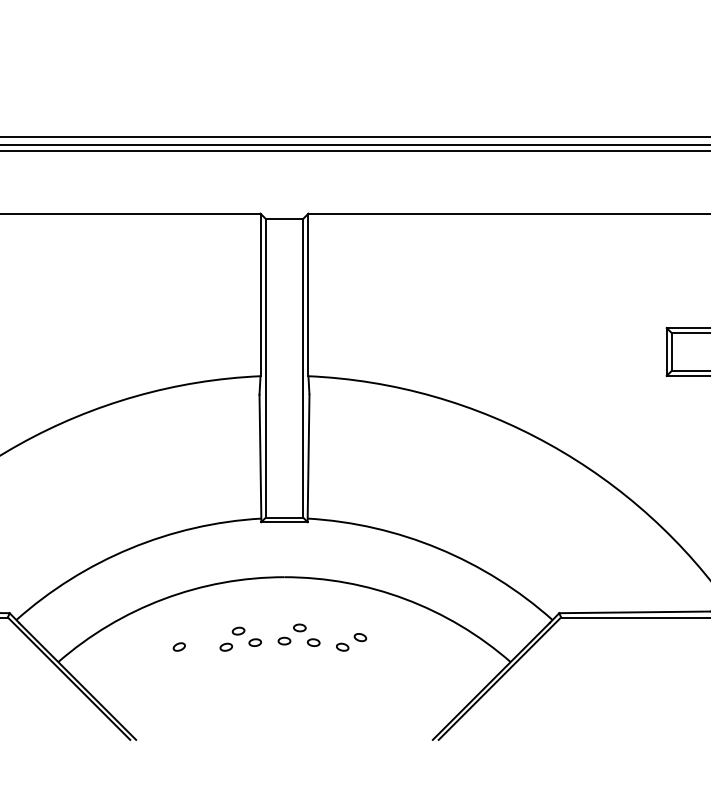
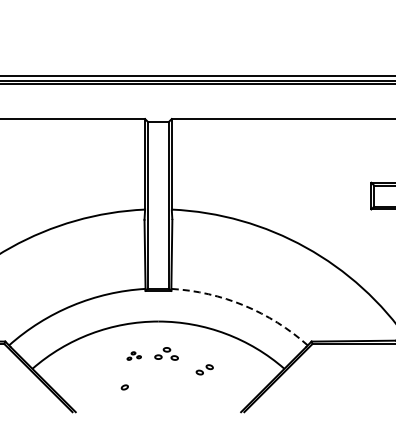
arc: (438, 548) -> (244, 305), solid -> dashed
part: (241, 638) -> (134, 355), size x0.6
part: (351, 641) -> (204, 369), moved
part: (178, 647) -> (124, 387), moved

